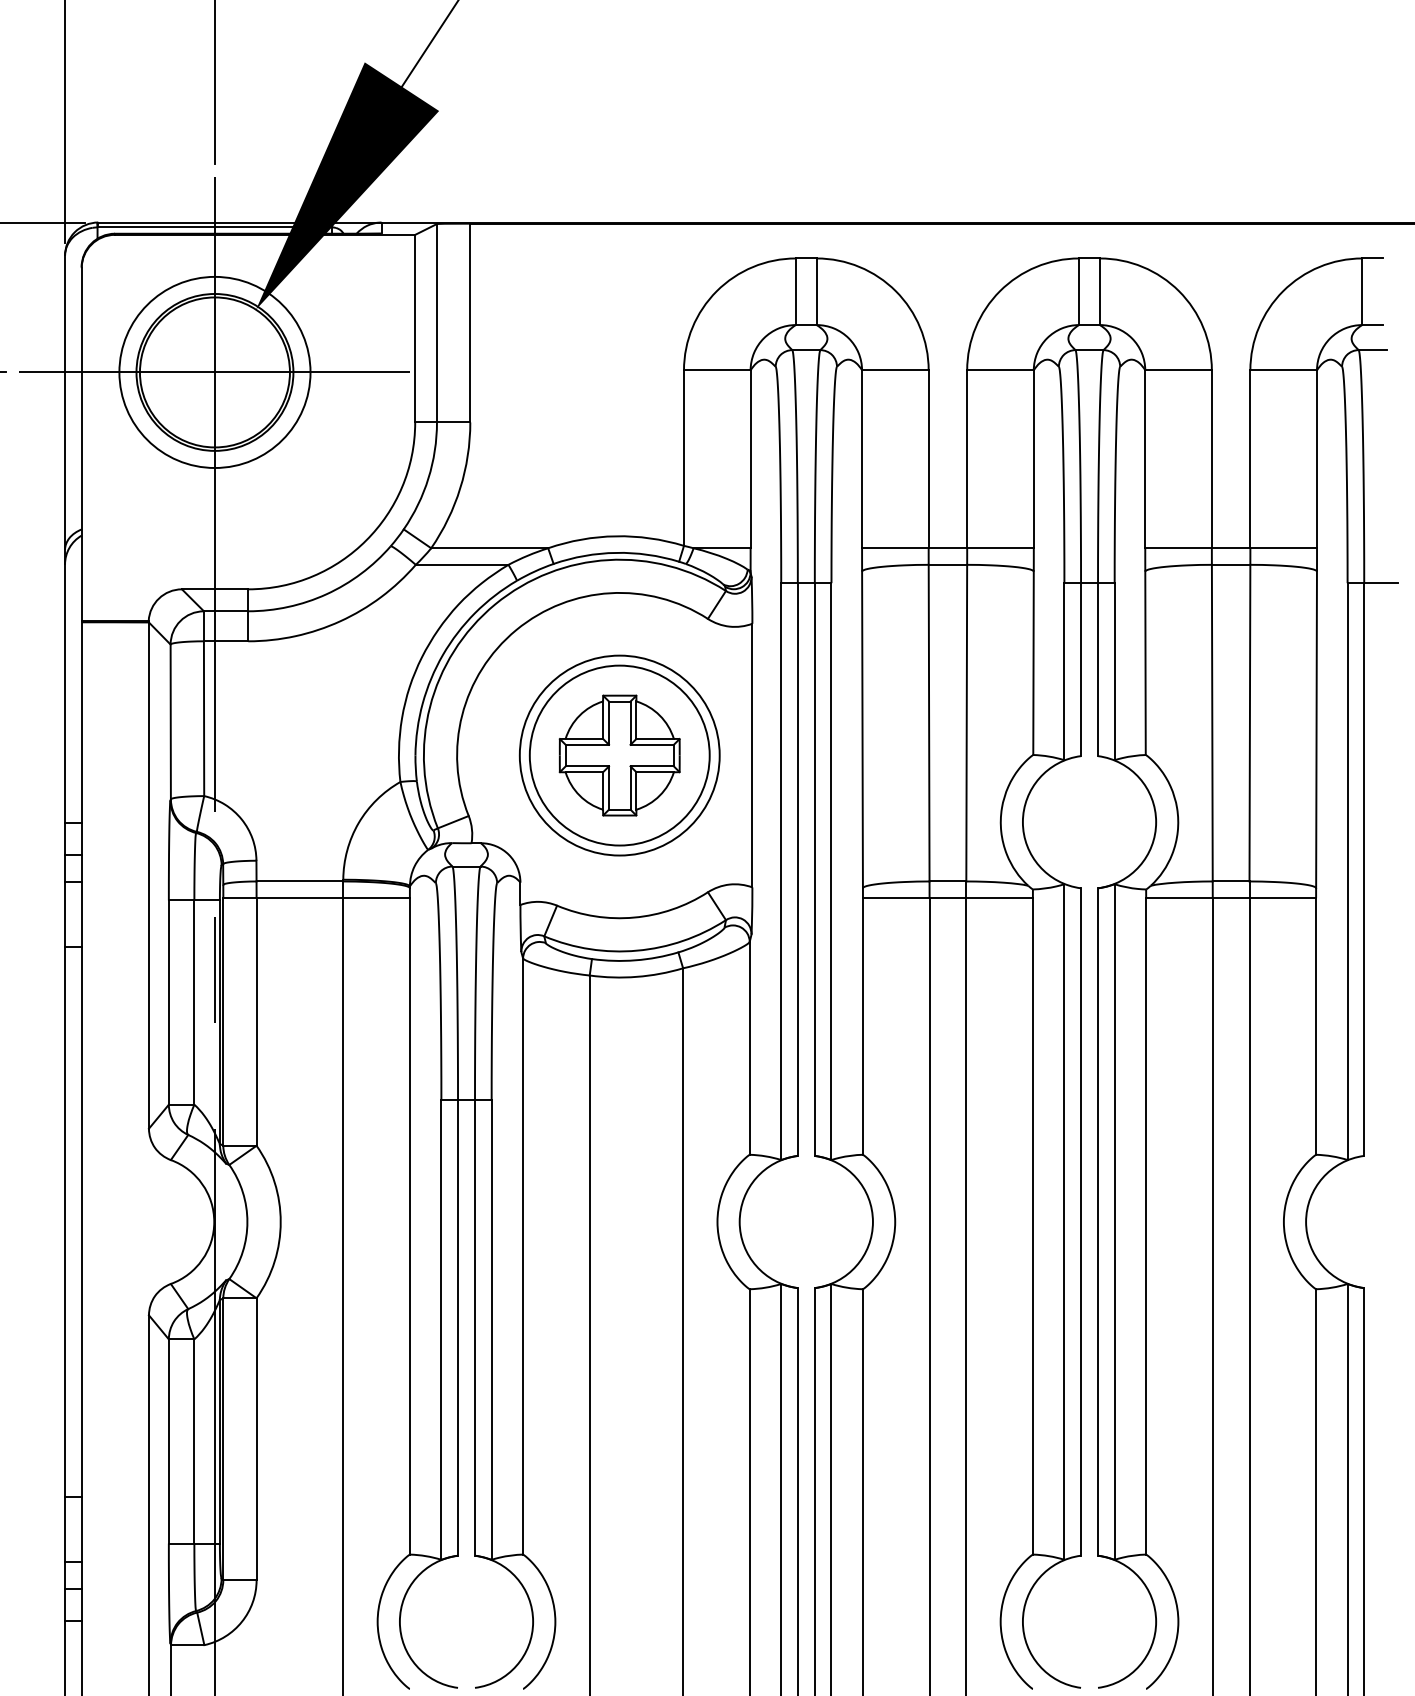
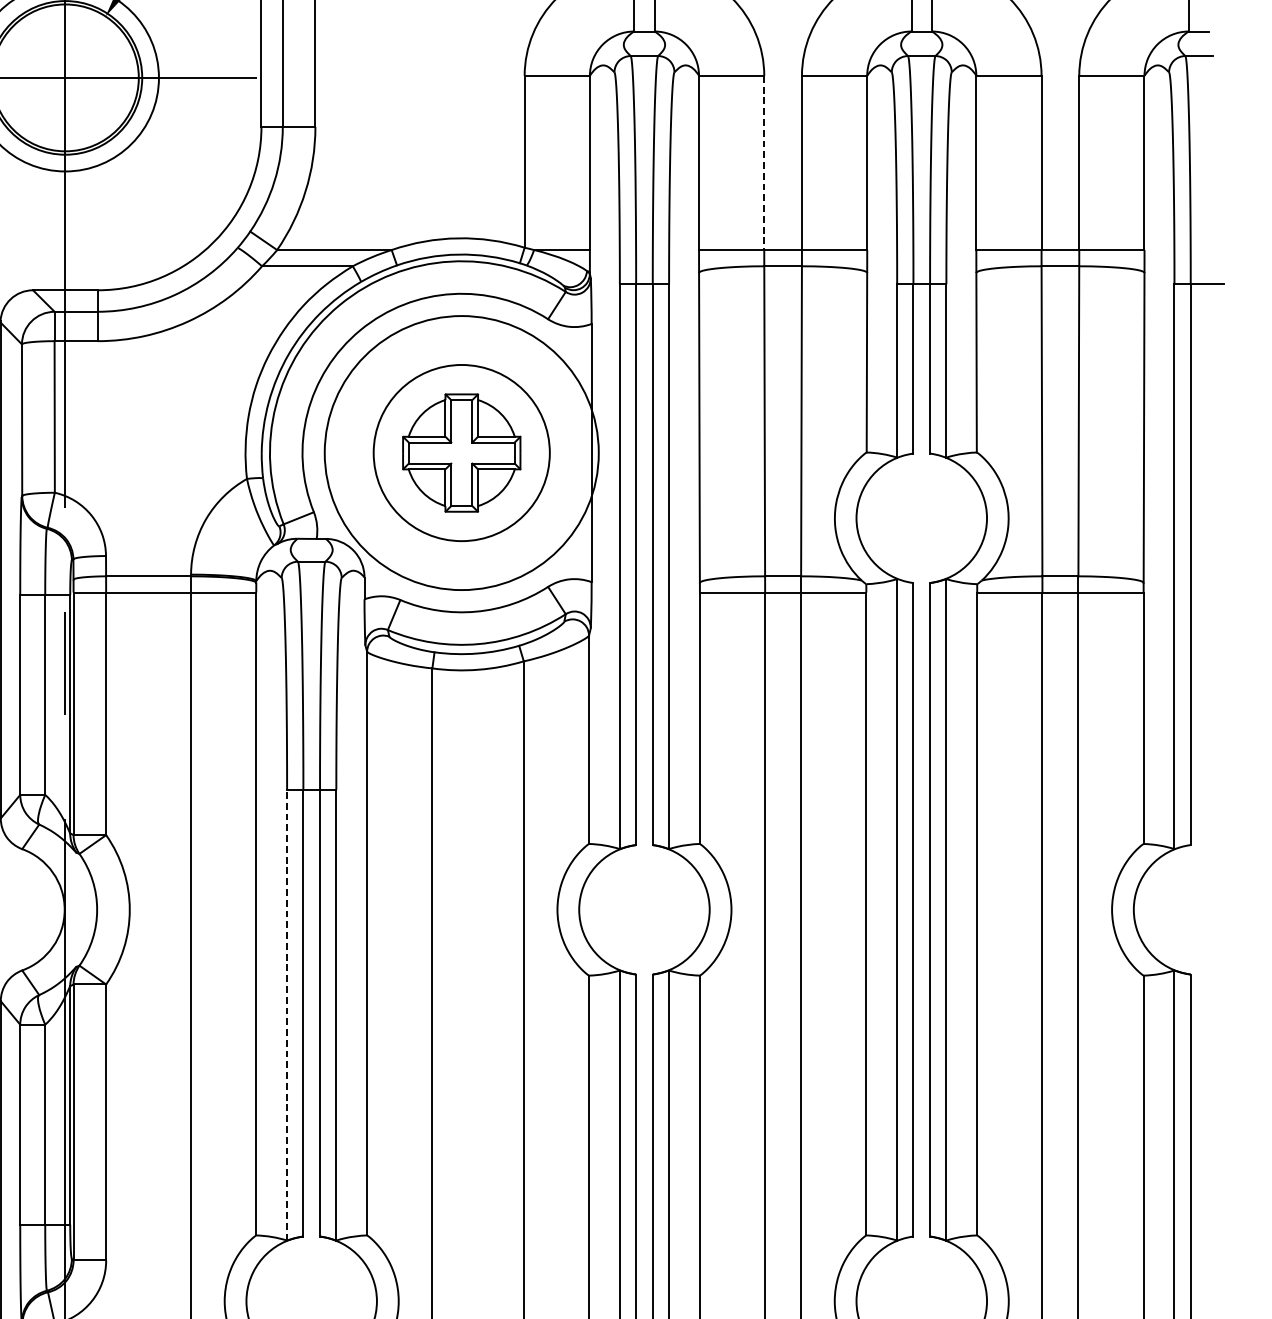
line: (928, 459) -> (764, 163), solid -> dashed
circle: (619, 755) -> (461, 452), size x1.4
line: (441, 1329) -> (287, 1015), solid -> dashed

